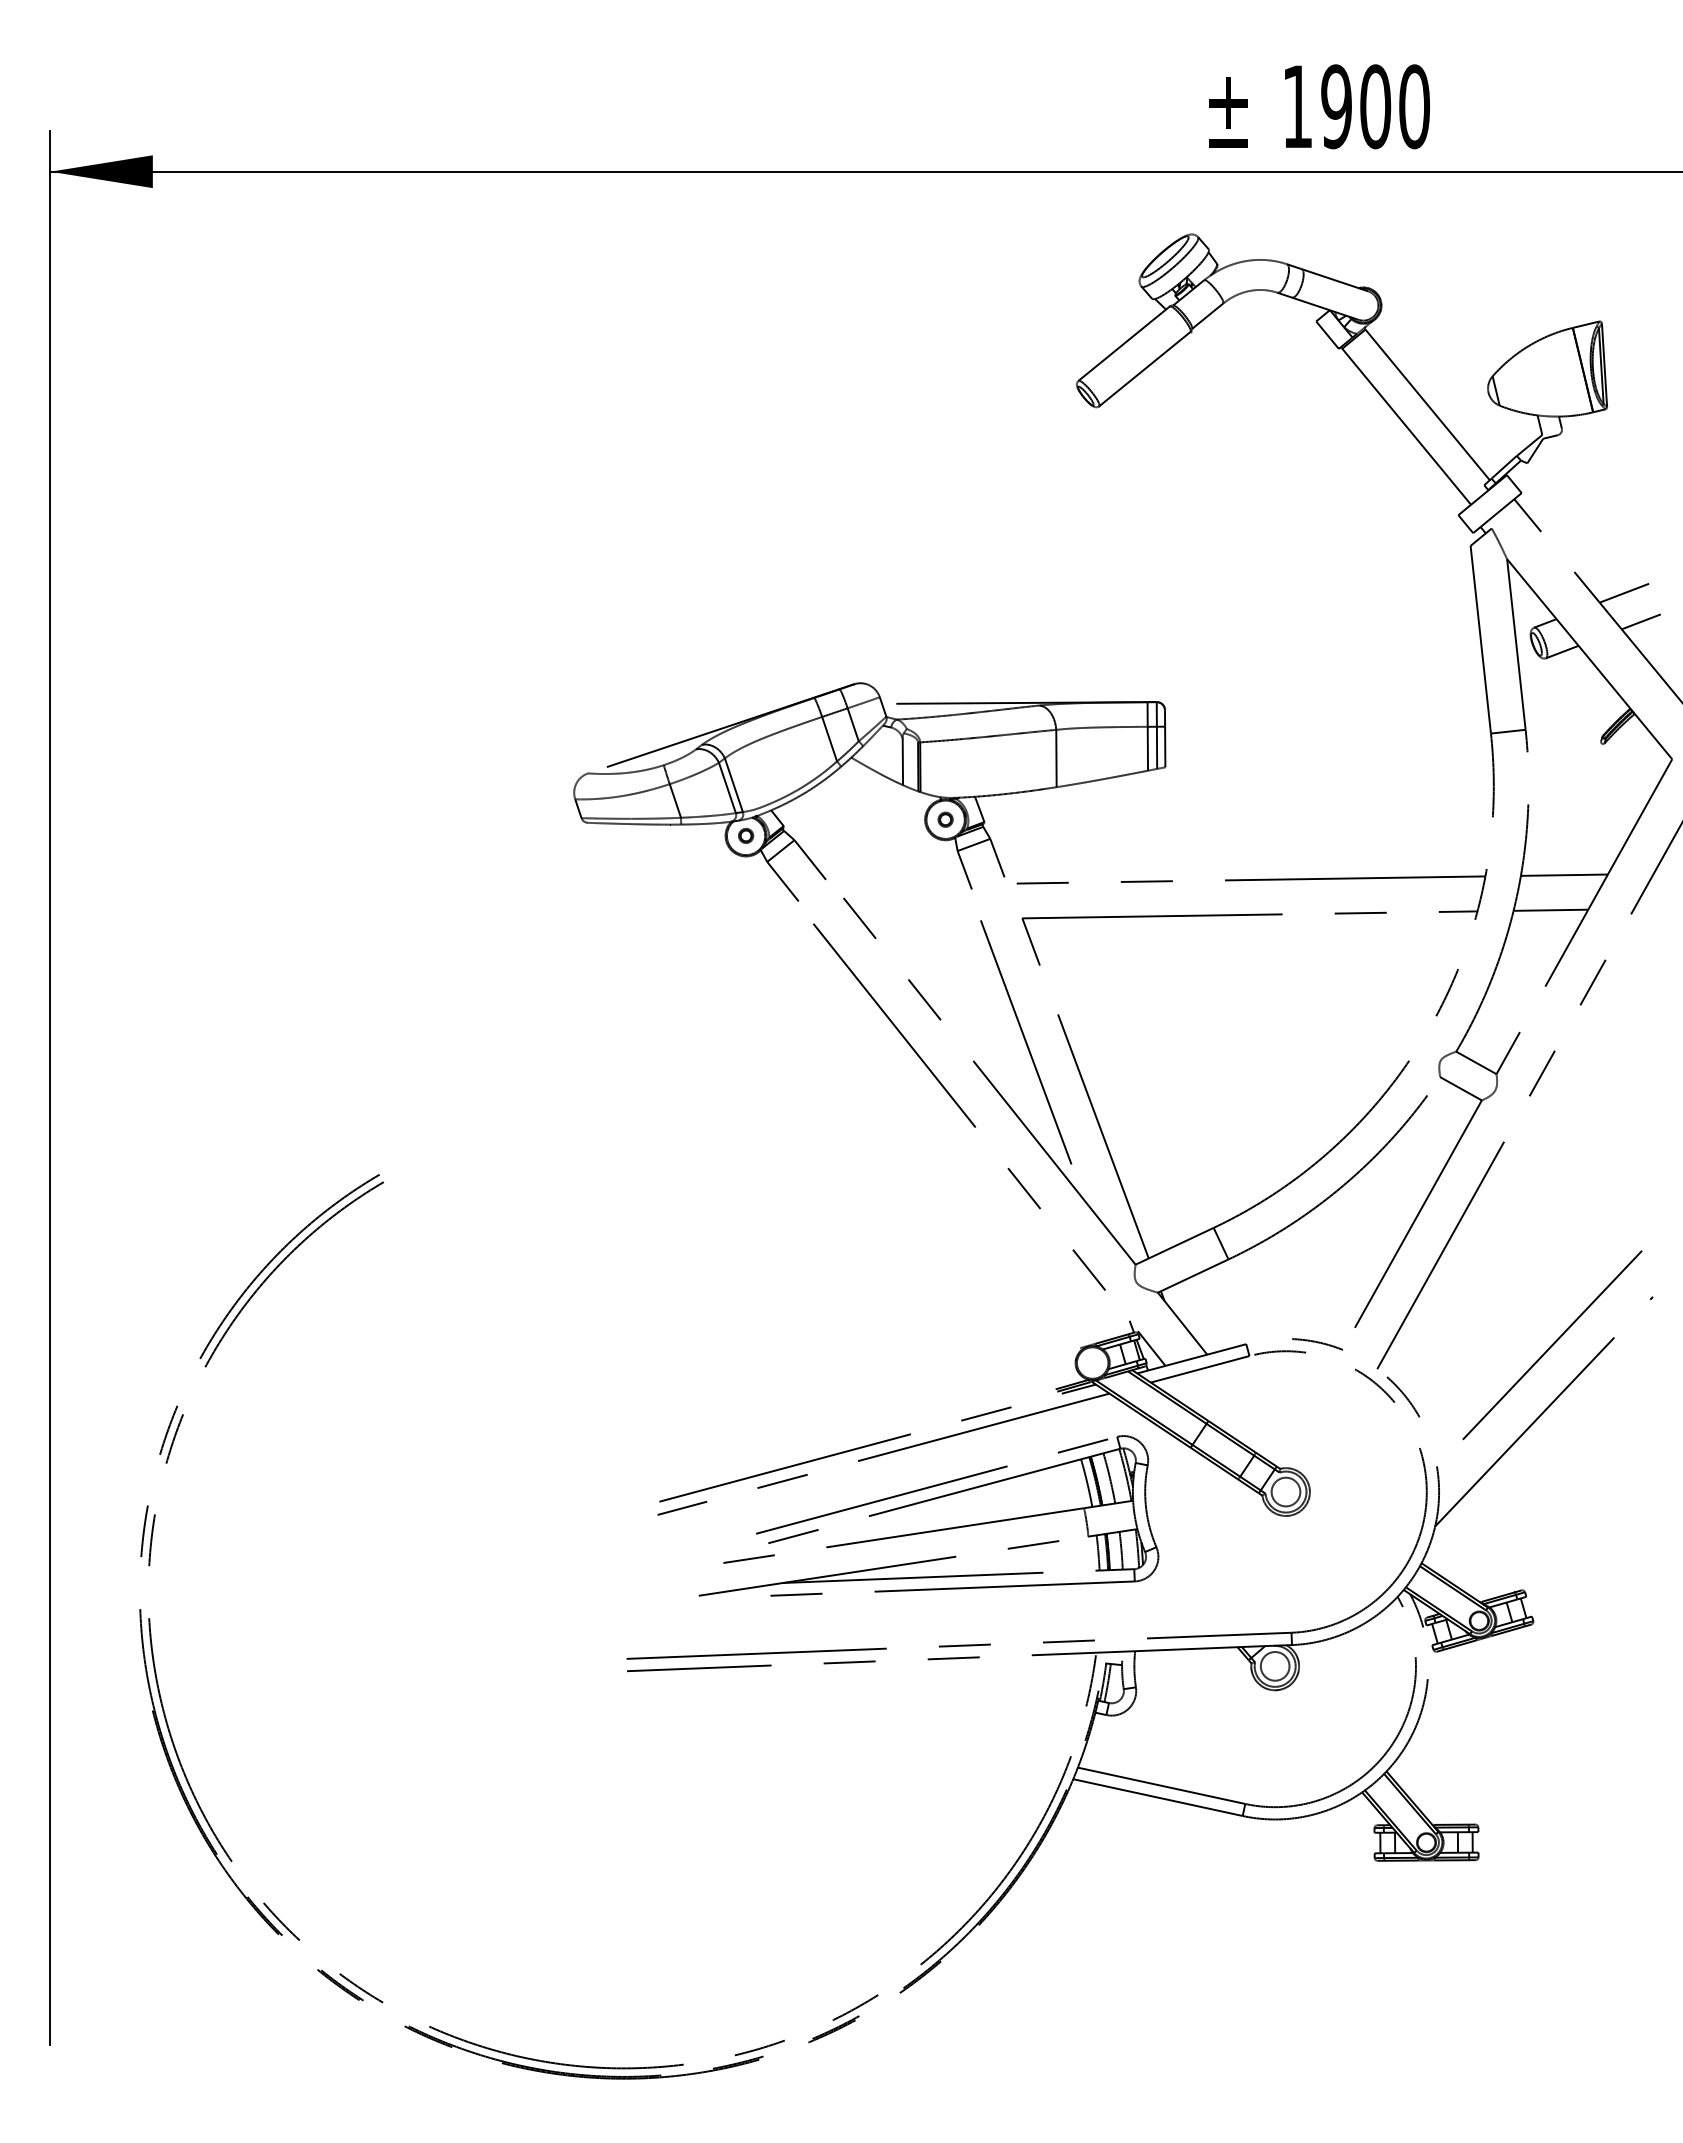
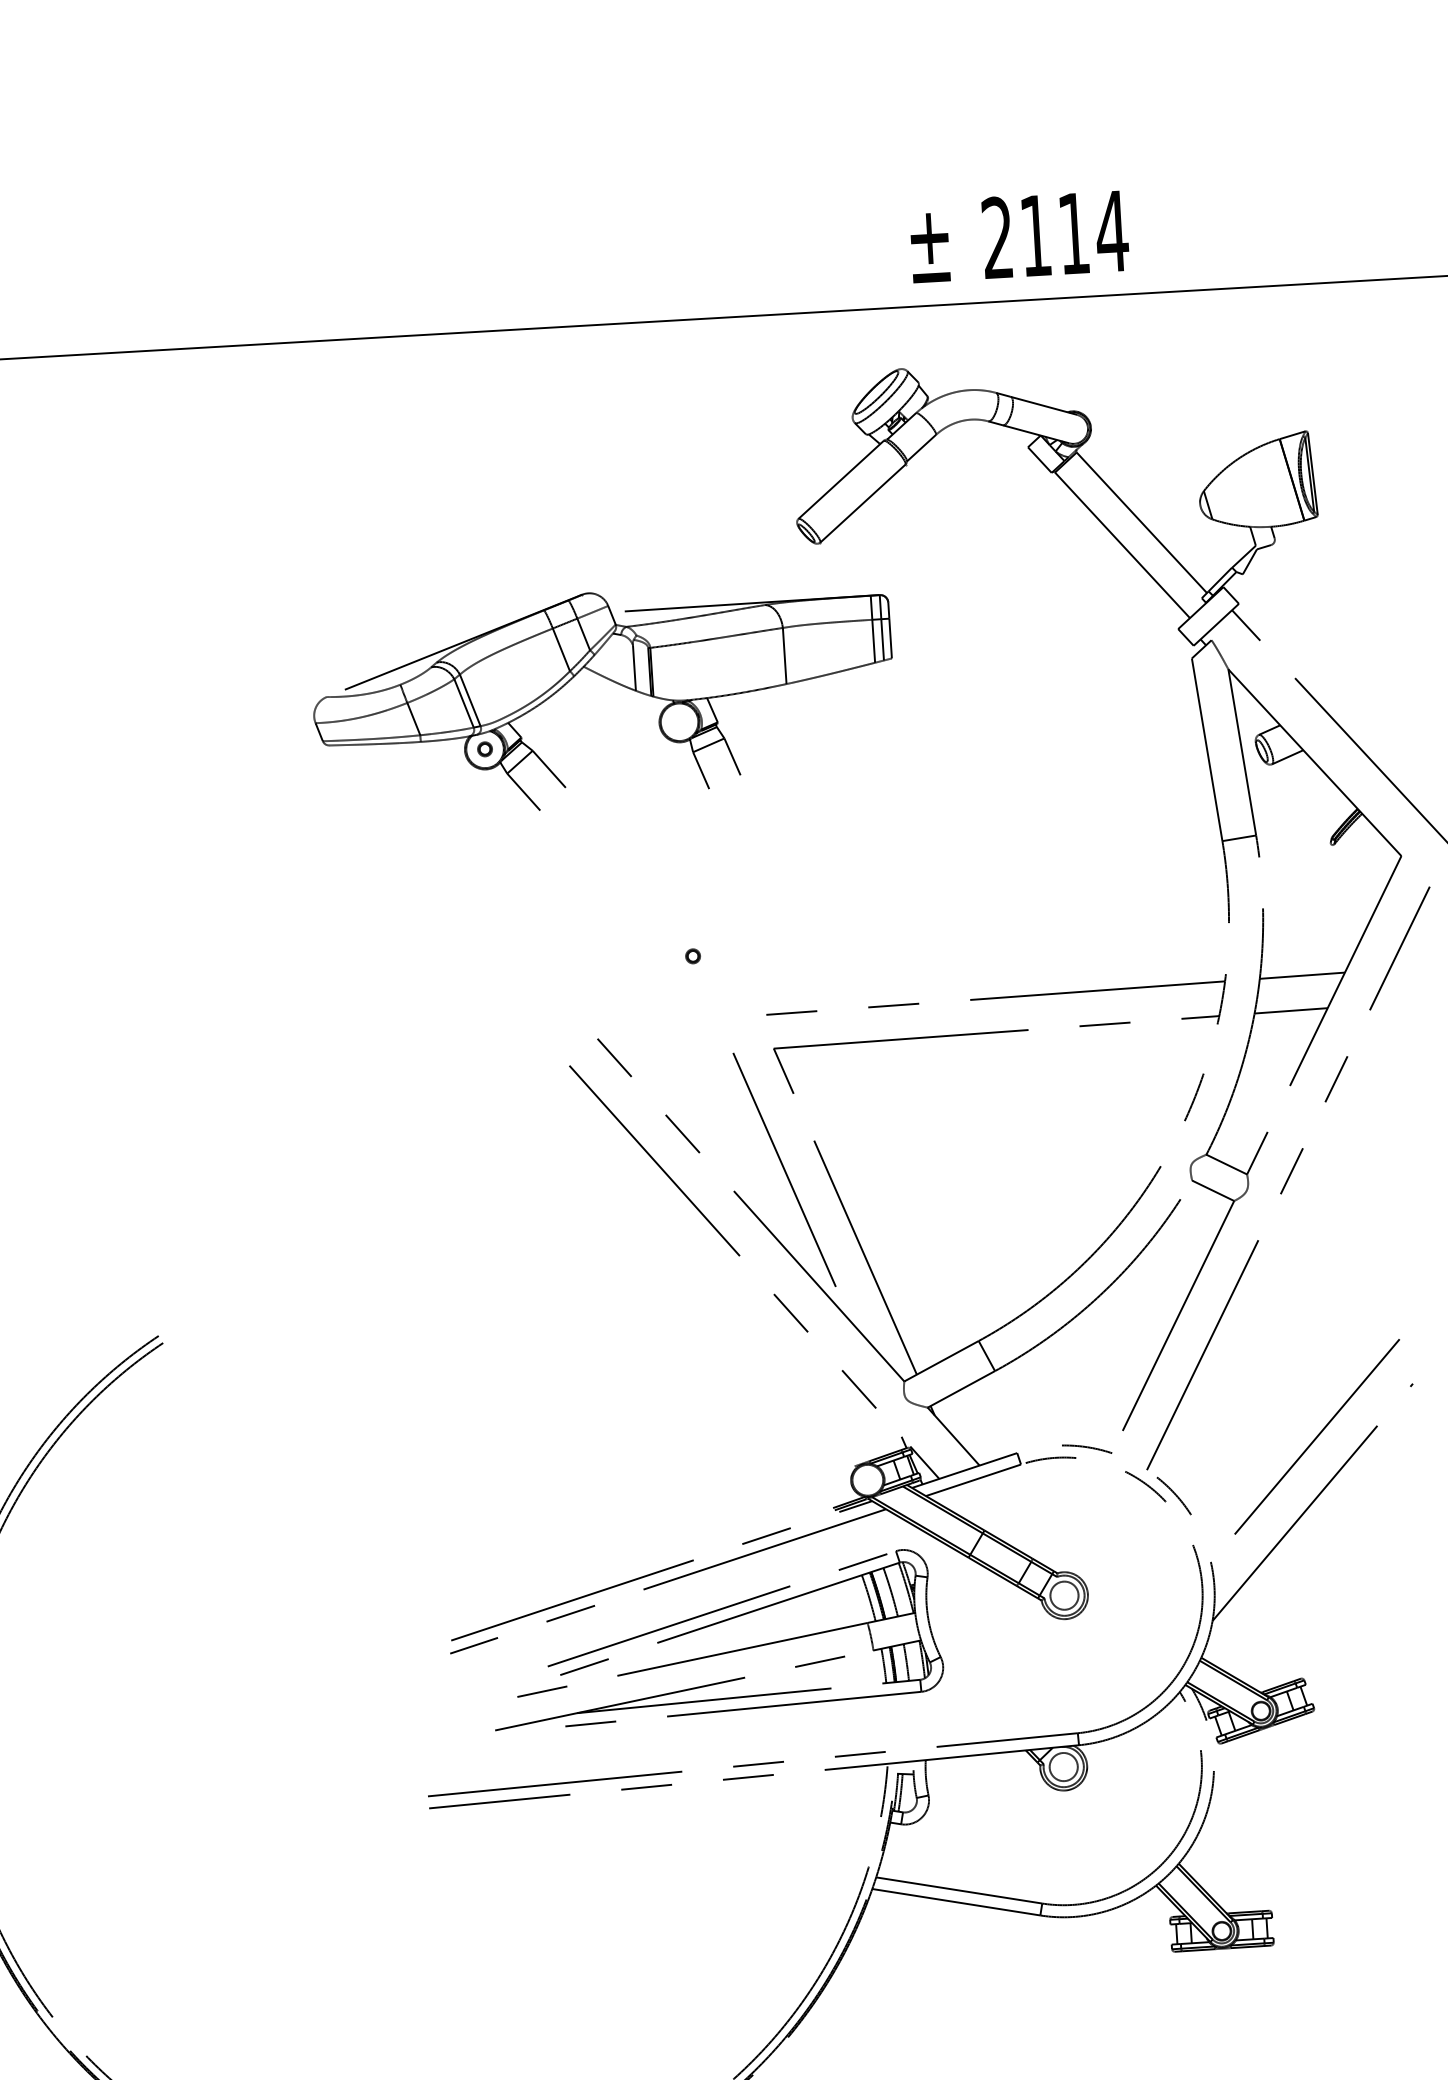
text: (1356, 106) -> (1055, 234), 1900 -> 2114
line: (1624, 592) -> (1345, 695), removed
line: (1640, 621) -> (1362, 722), removed
part: (878, 774) -> (611, 681), moved

